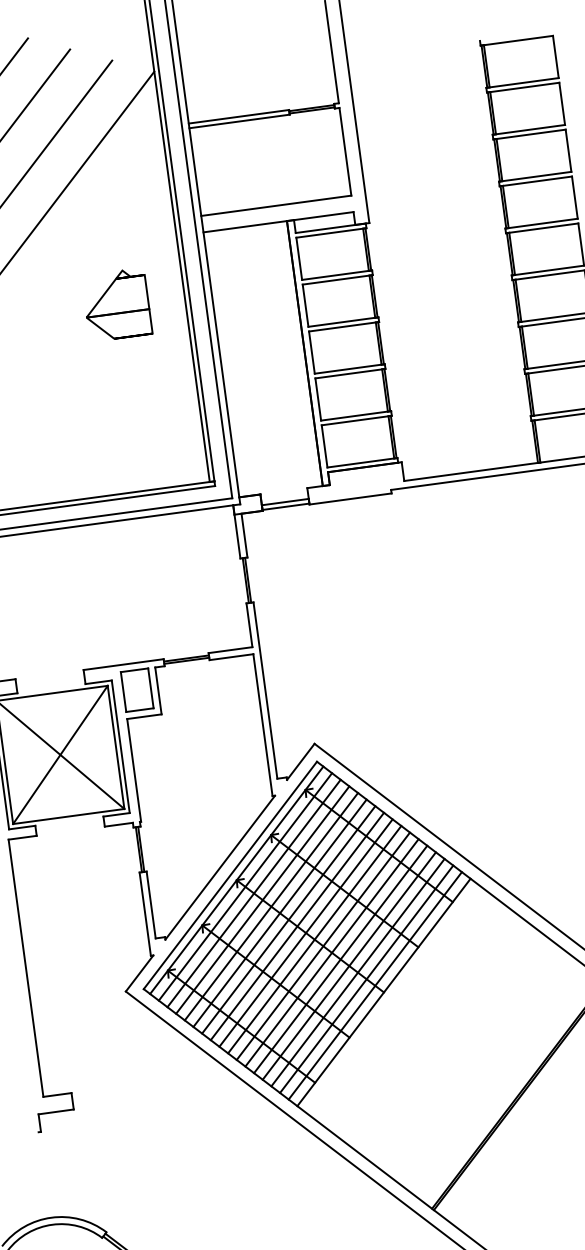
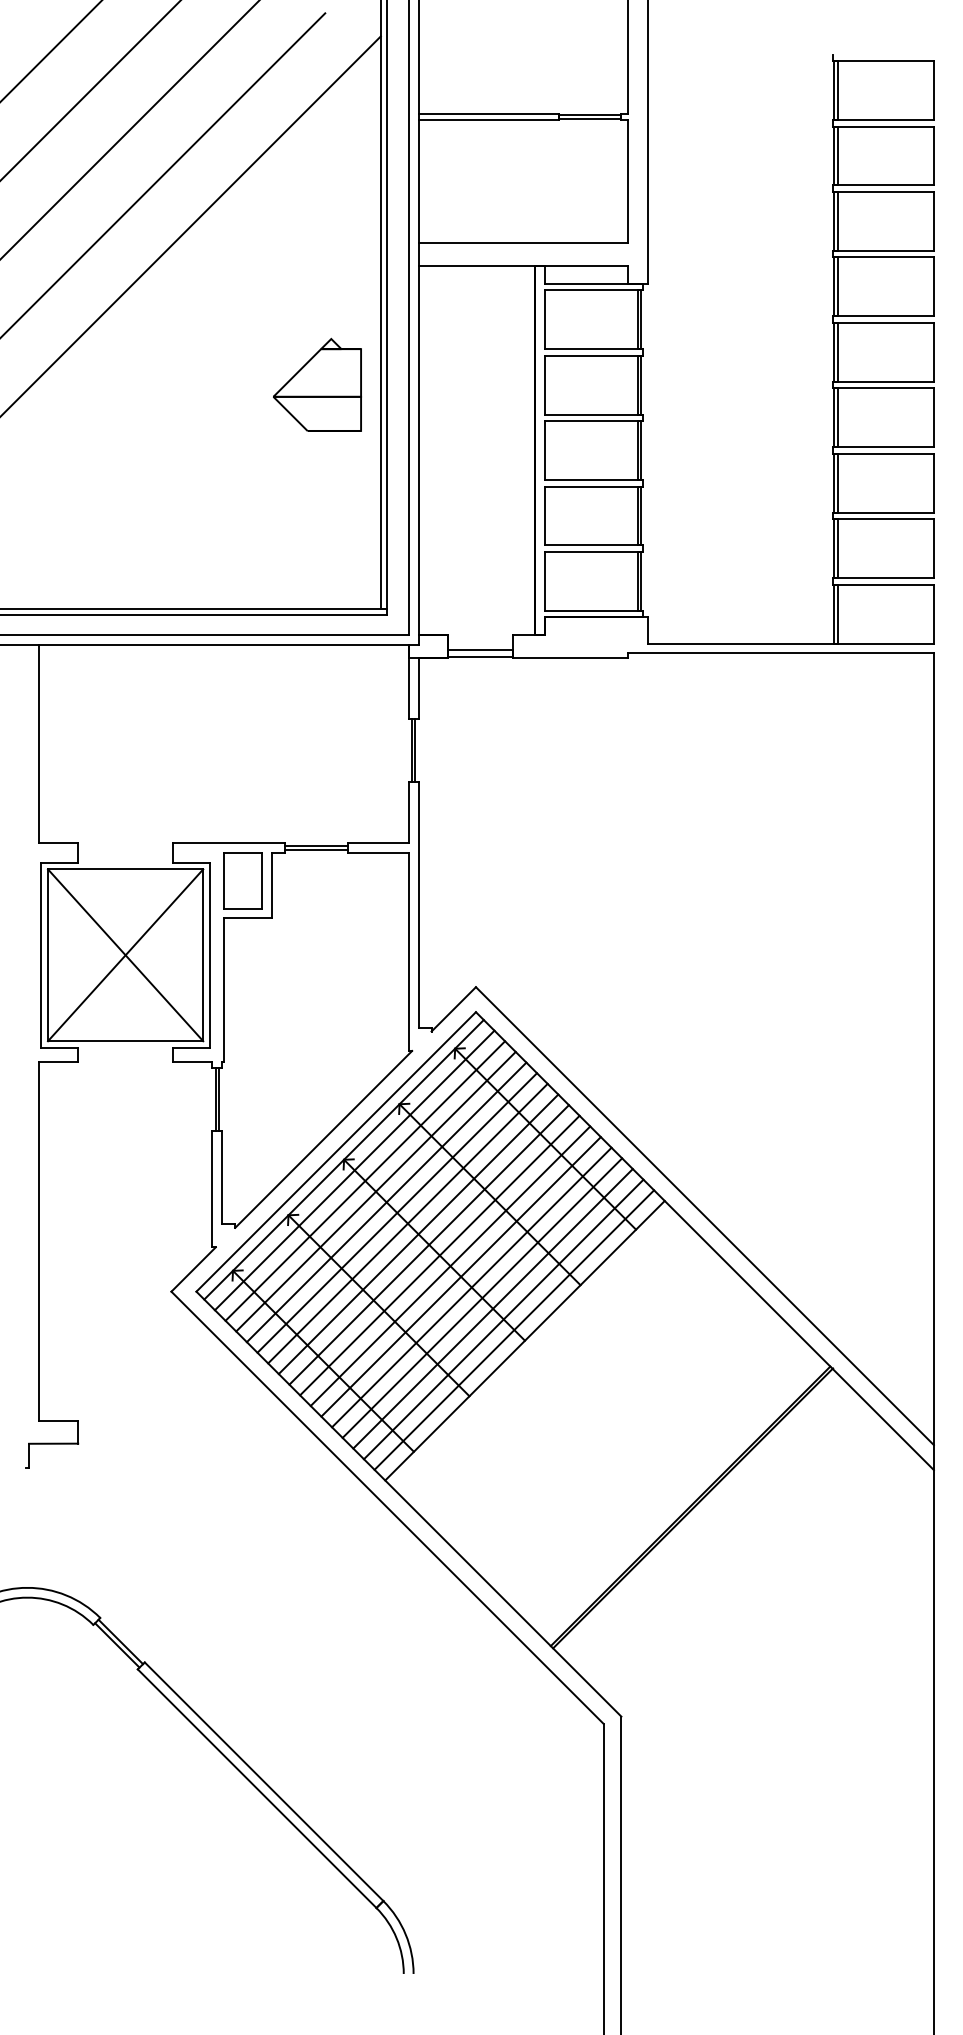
part: (116, 304) -> (317, 384), moved

